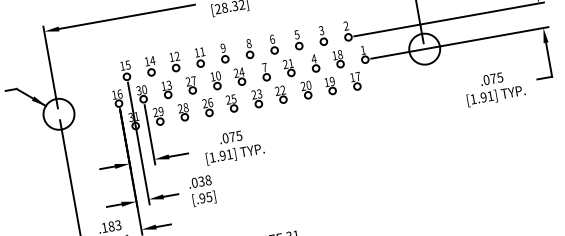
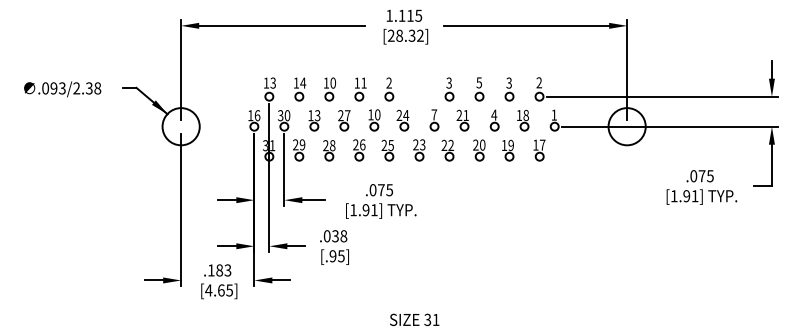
text: (272, 38) -> (449, 82), 6 -> 3
text: (222, 48) -> (388, 83), 9 -> 2
part: (249, 48) -> (419, 89), removed
text: (176, 55) -> (332, 82), 12 -> 10
text: (127, 64) -> (272, 82), 15 -> 13

